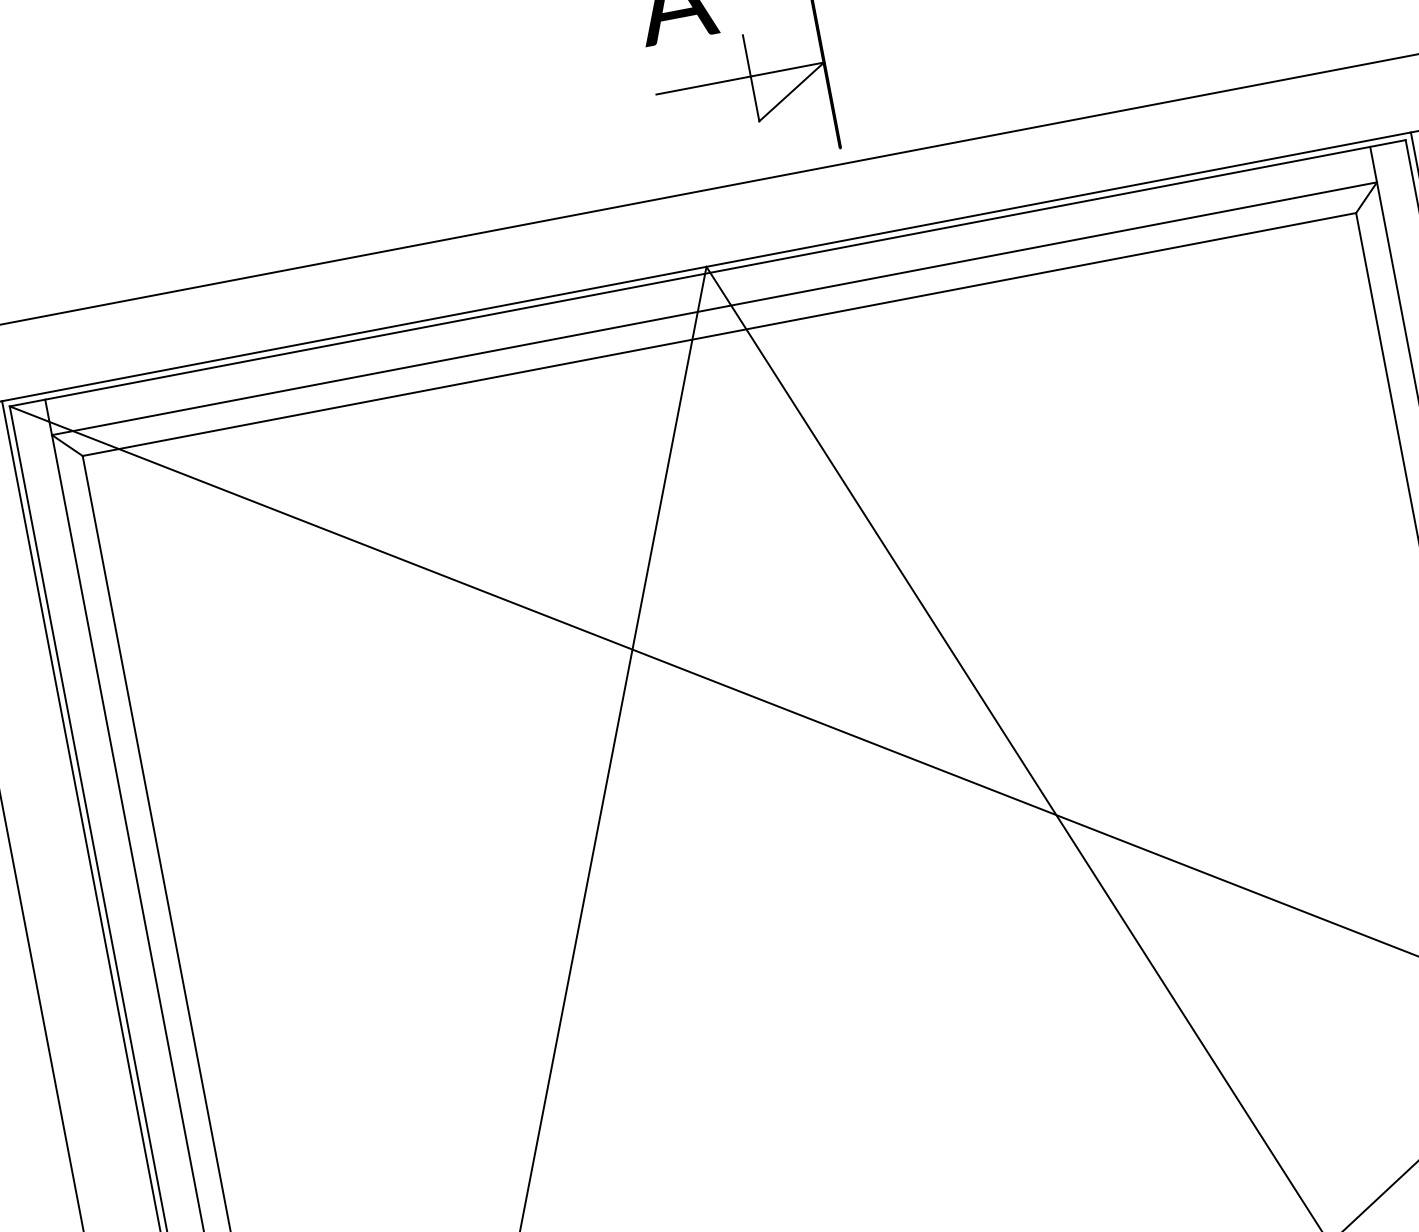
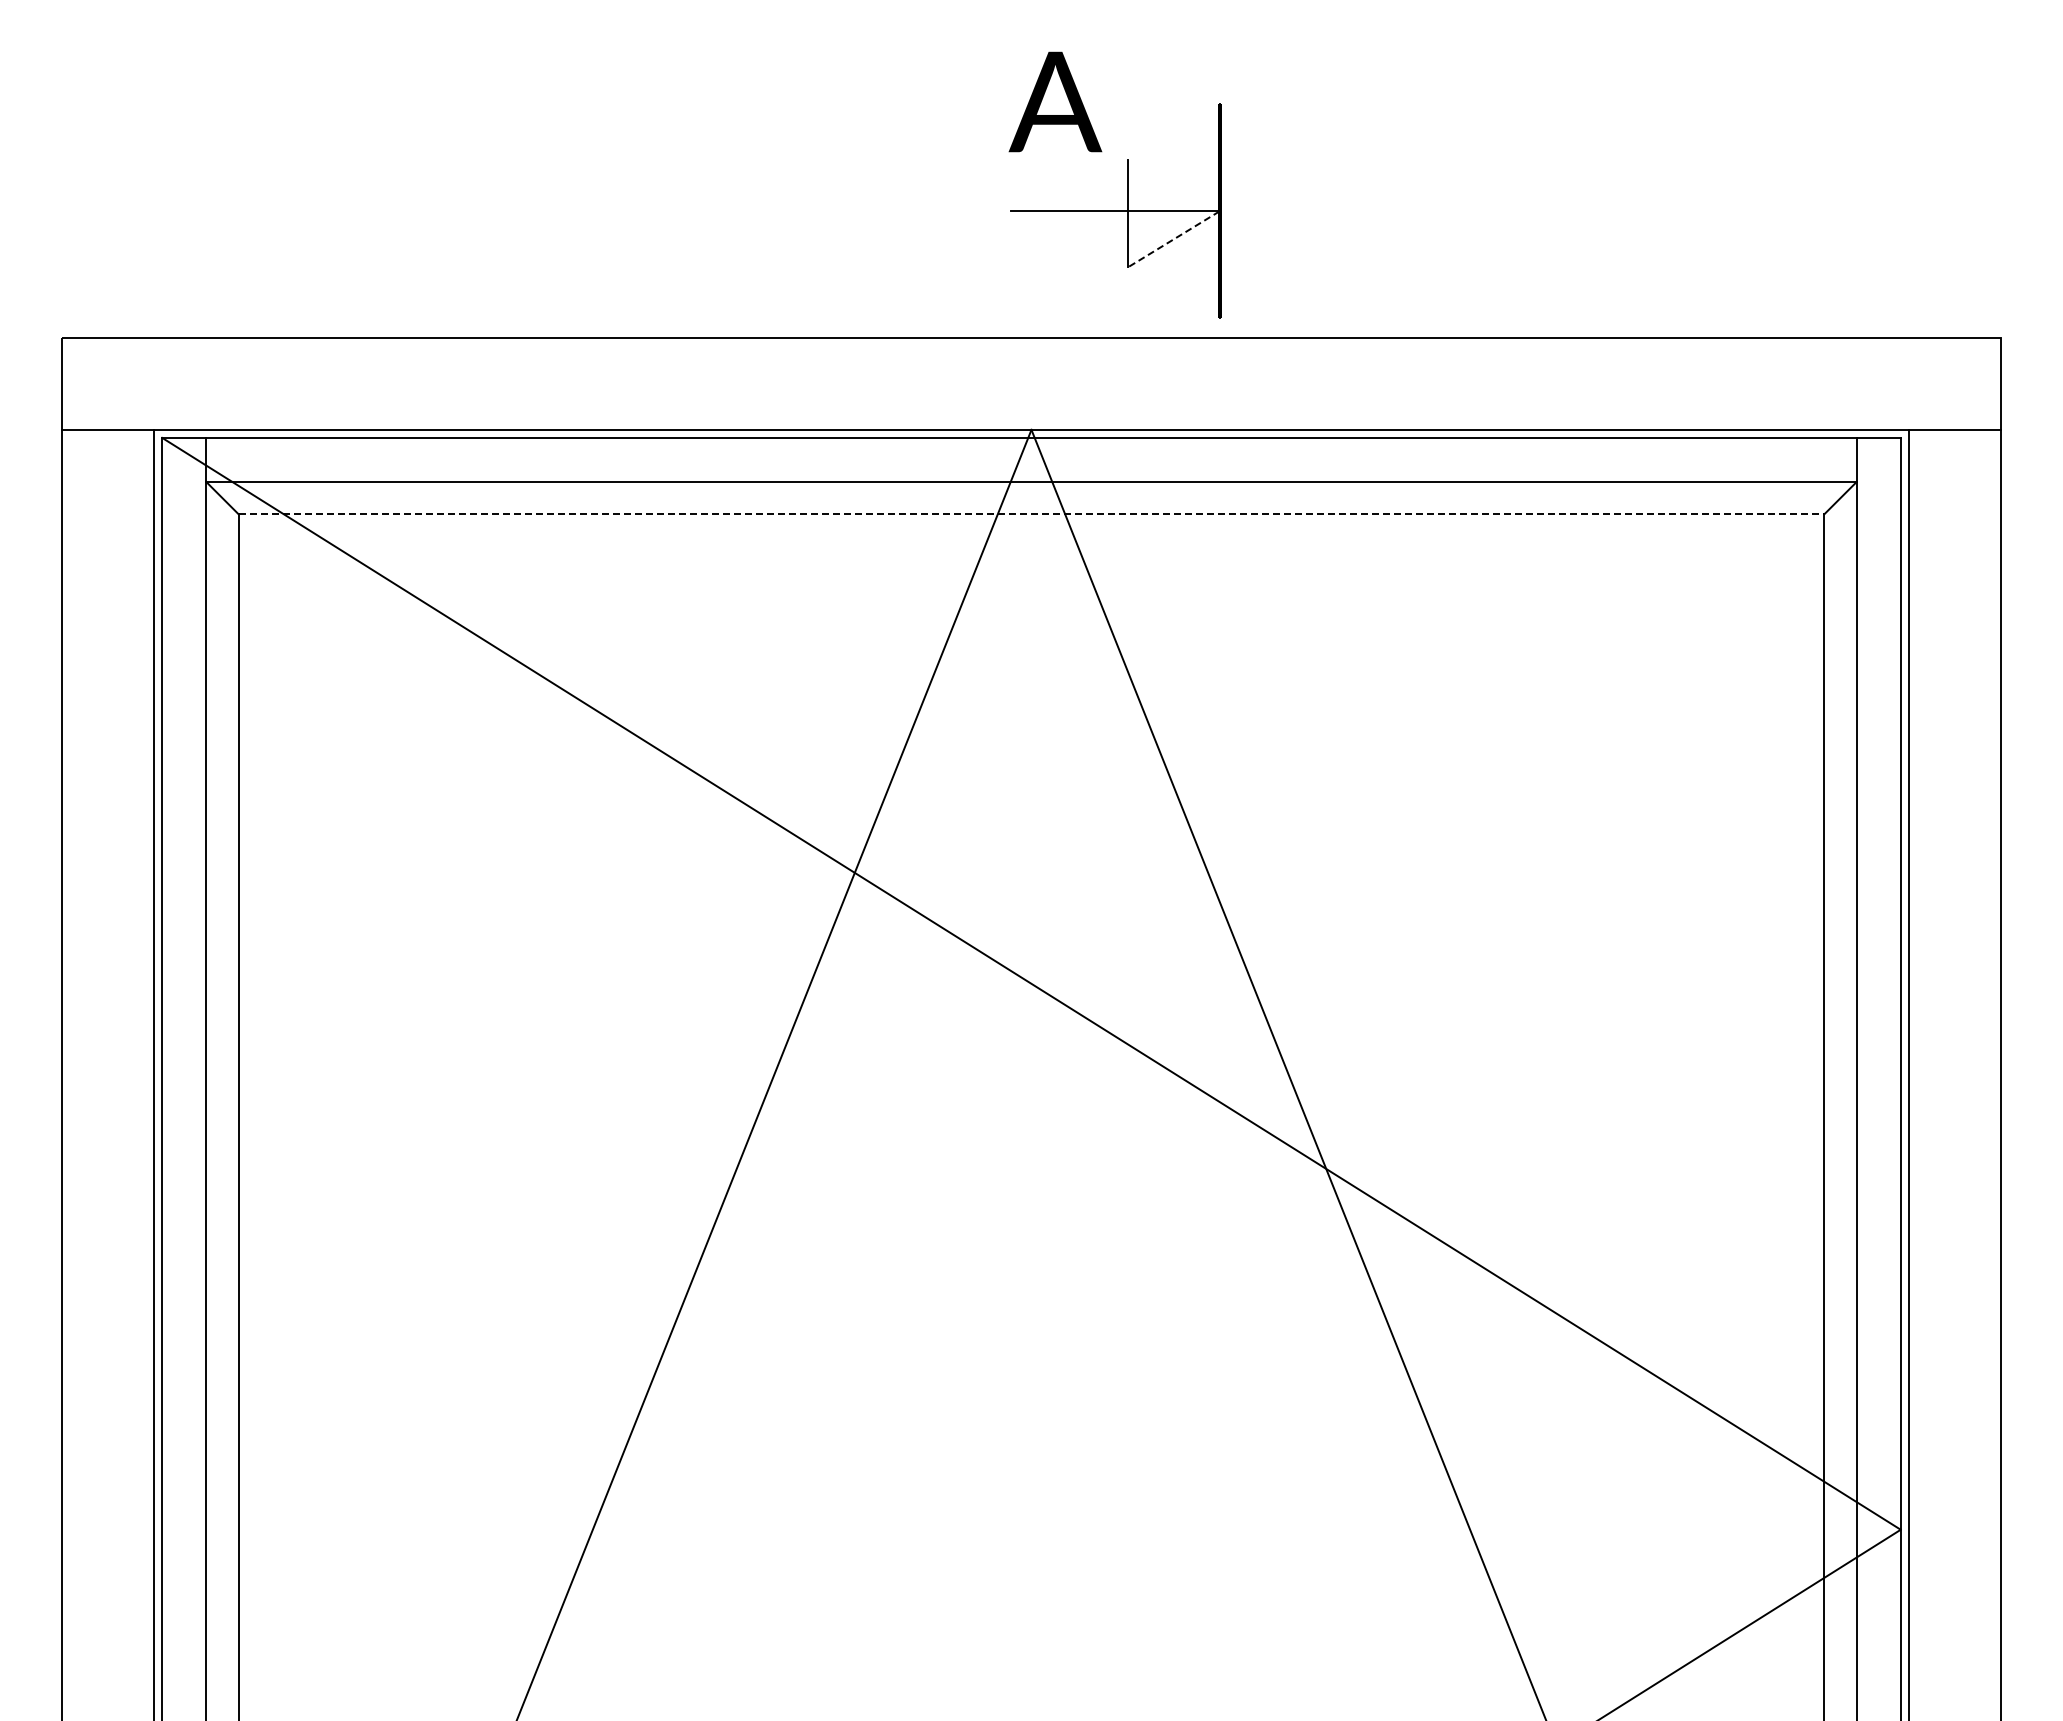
line: (792, 92) -> (1174, 239), solid -> dashed
line: (719, 334) -> (1031, 514), solid -> dashed

